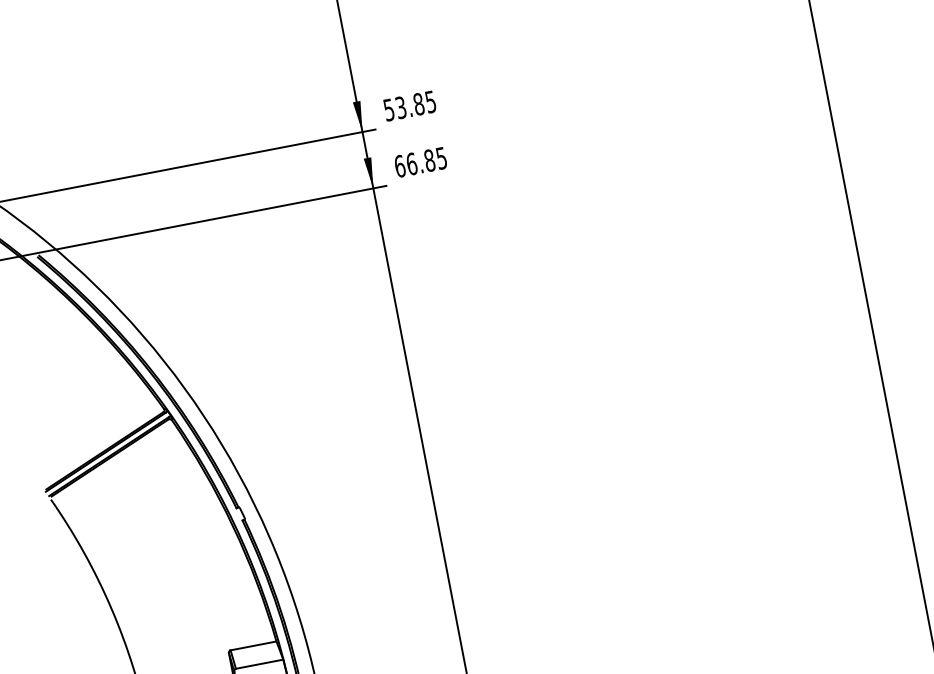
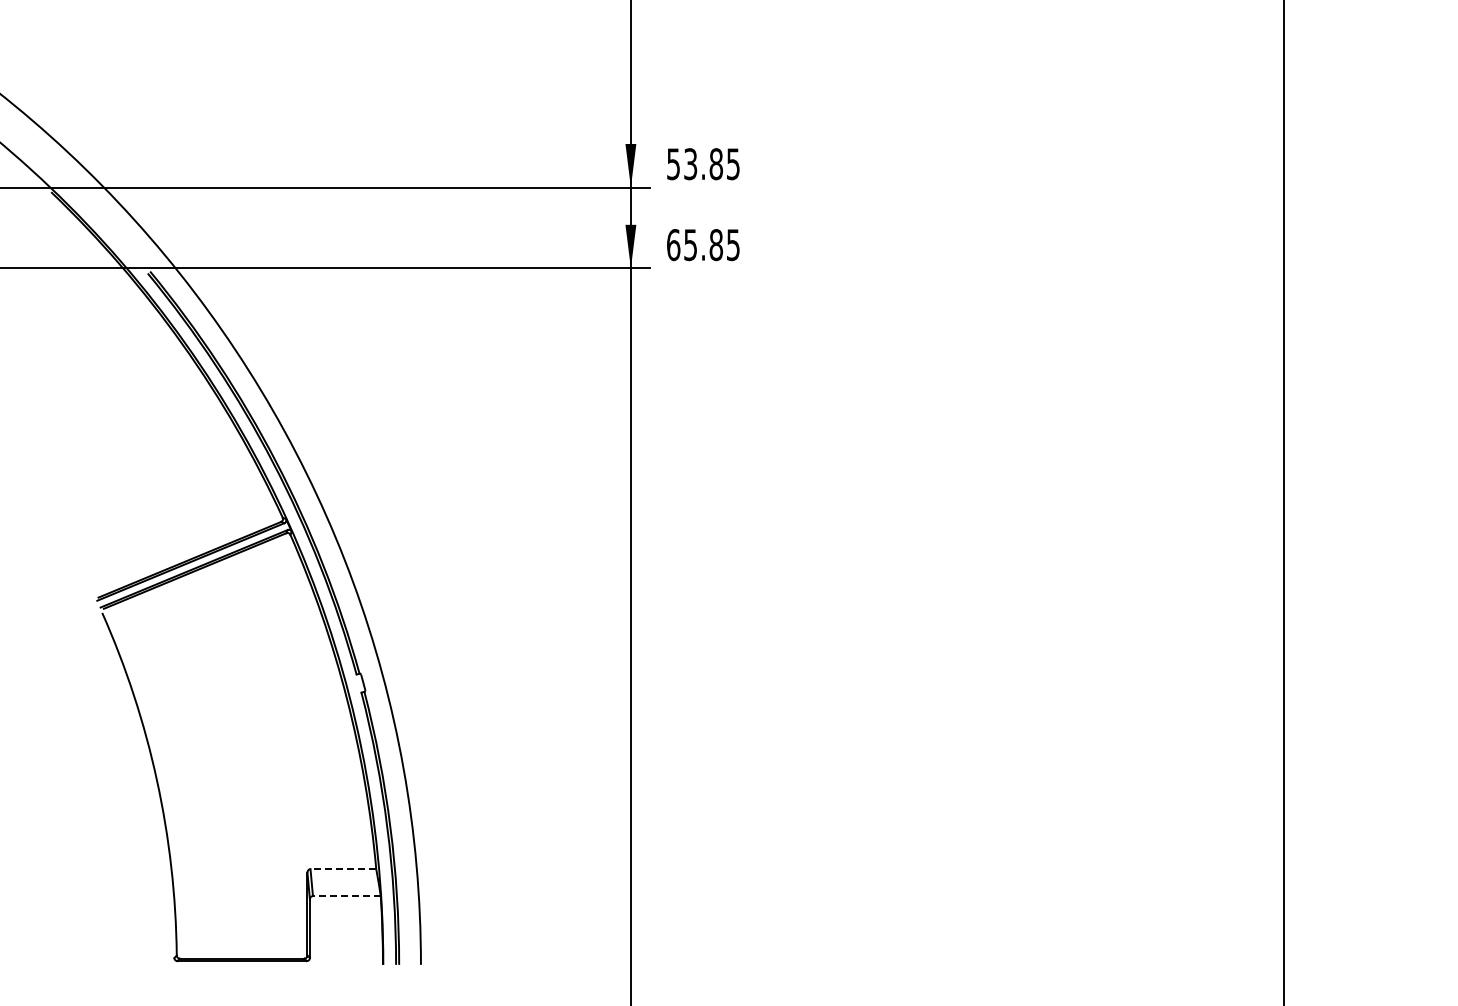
text: (411, 164) -> (690, 245), 66.85 -> 65.85
line: (253, 646) -> (343, 869), solid -> dashed
line: (259, 664) -> (346, 896), solid -> dashed

